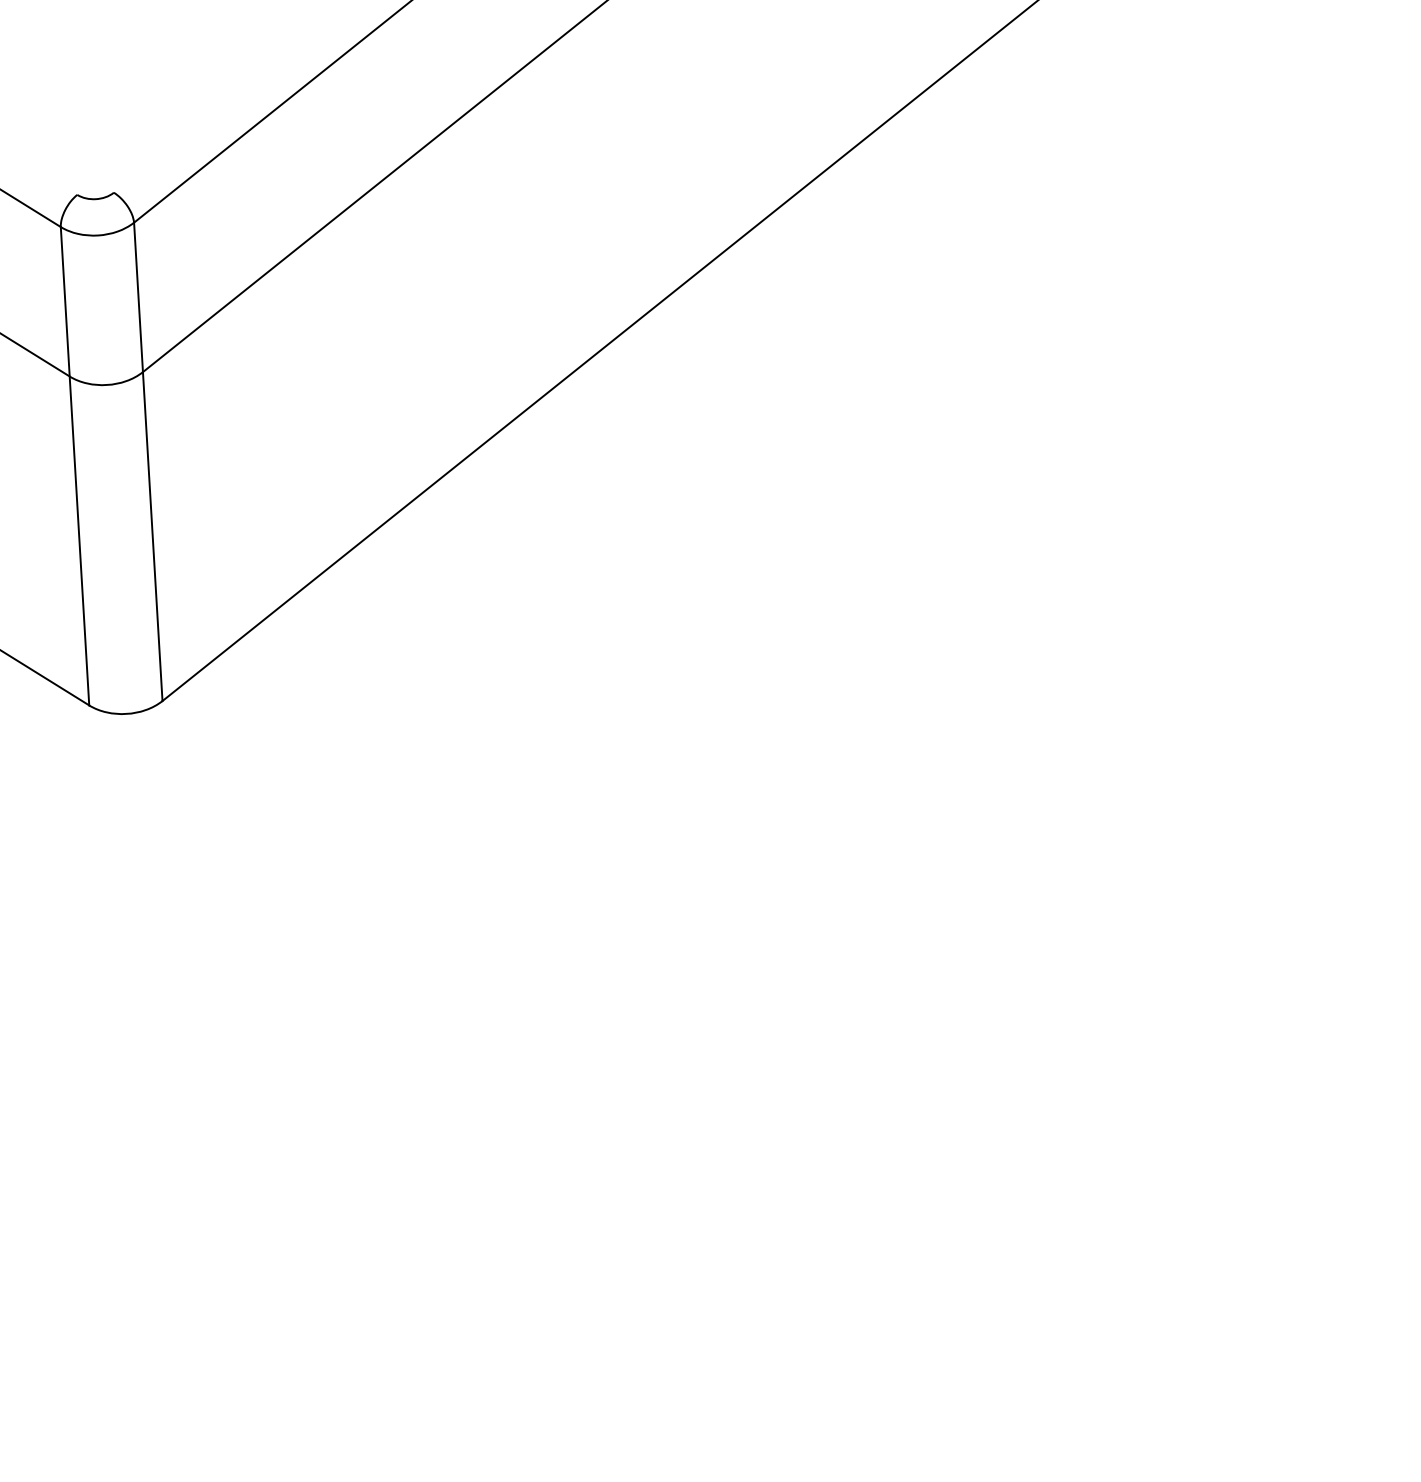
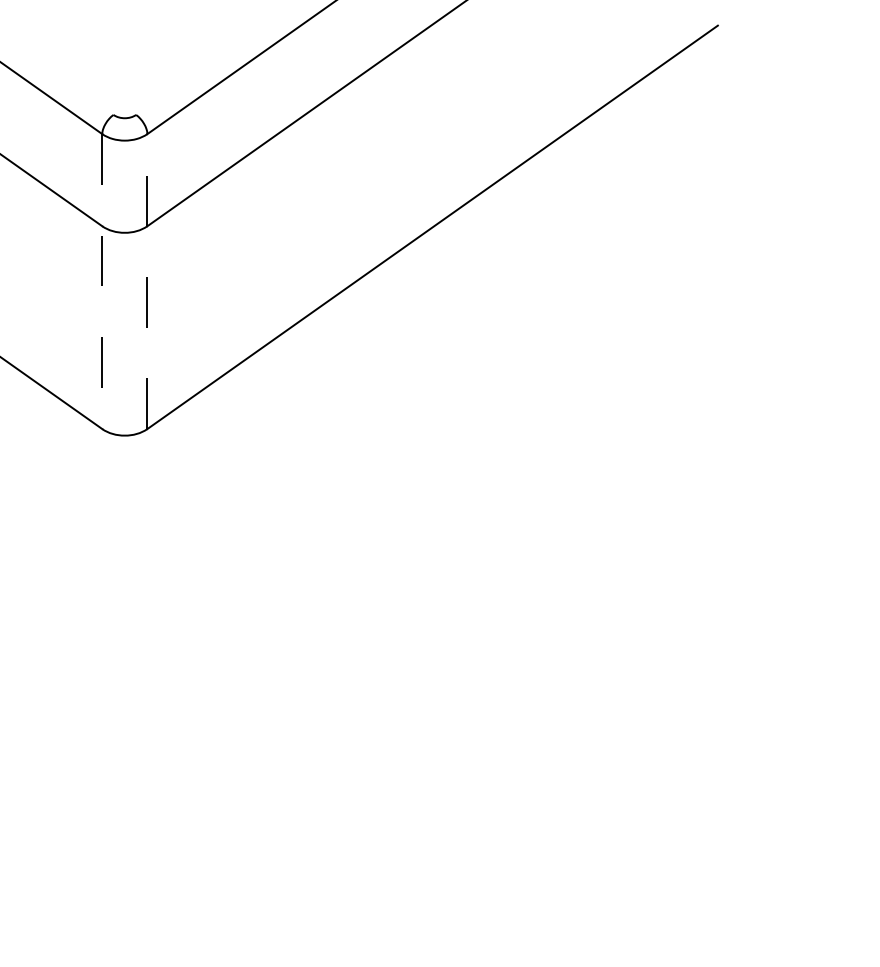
line: (148, 461) -> (147, 281), solid -> dashed
line: (75, 467) -> (102, 282), solid -> dashed

